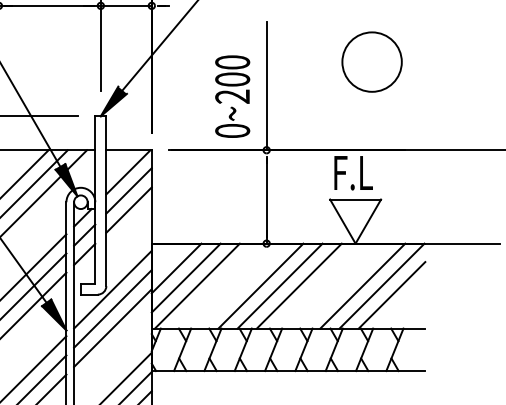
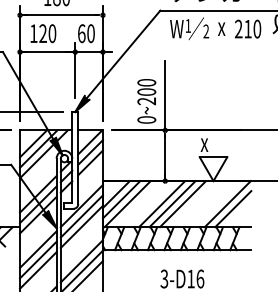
circle: (372, 61) -> (222, 82), removed
text: (351, 172) -> (211, 142), F.L -> x
line: (362, 286) -> (217, 204), removed

